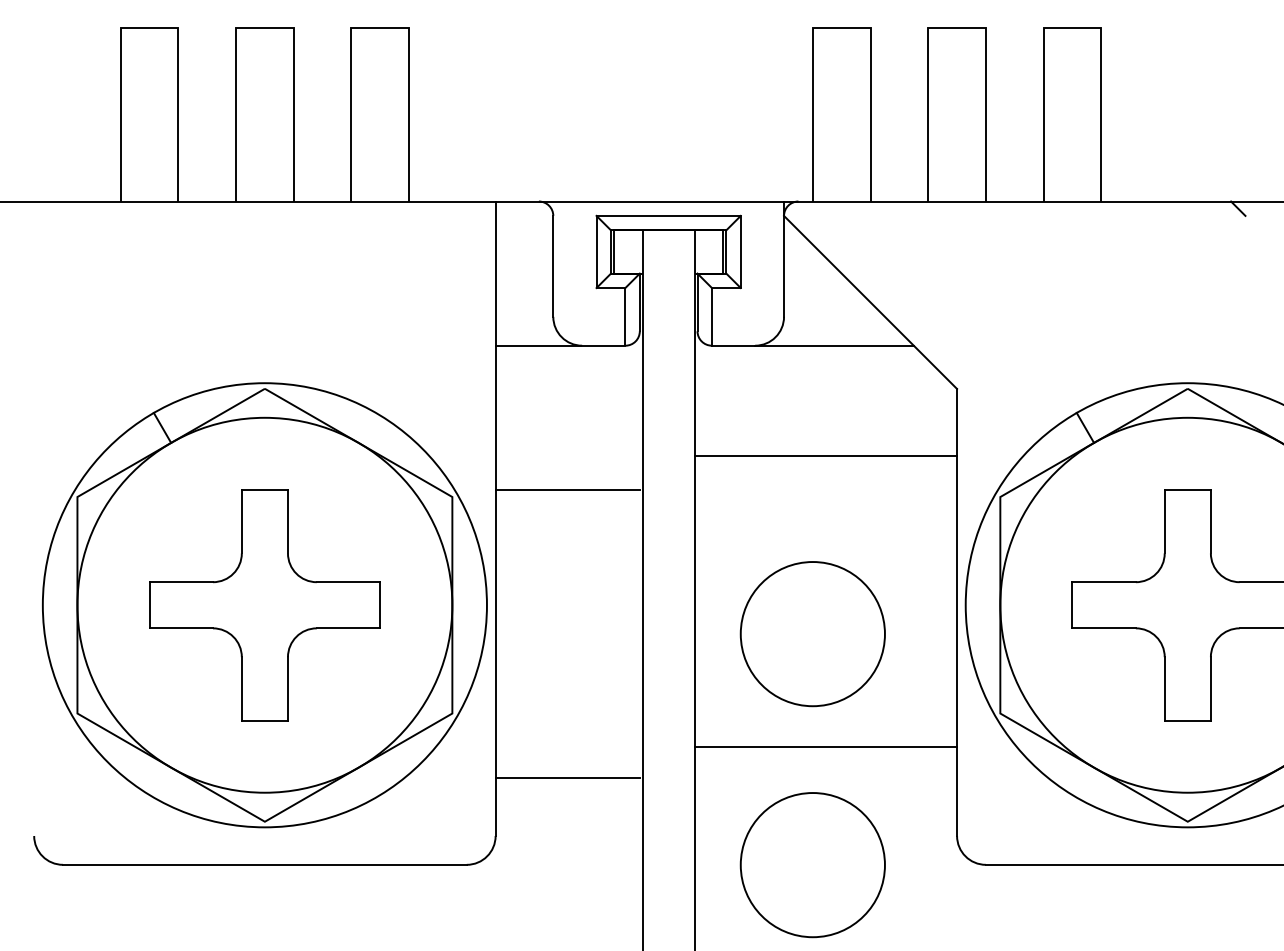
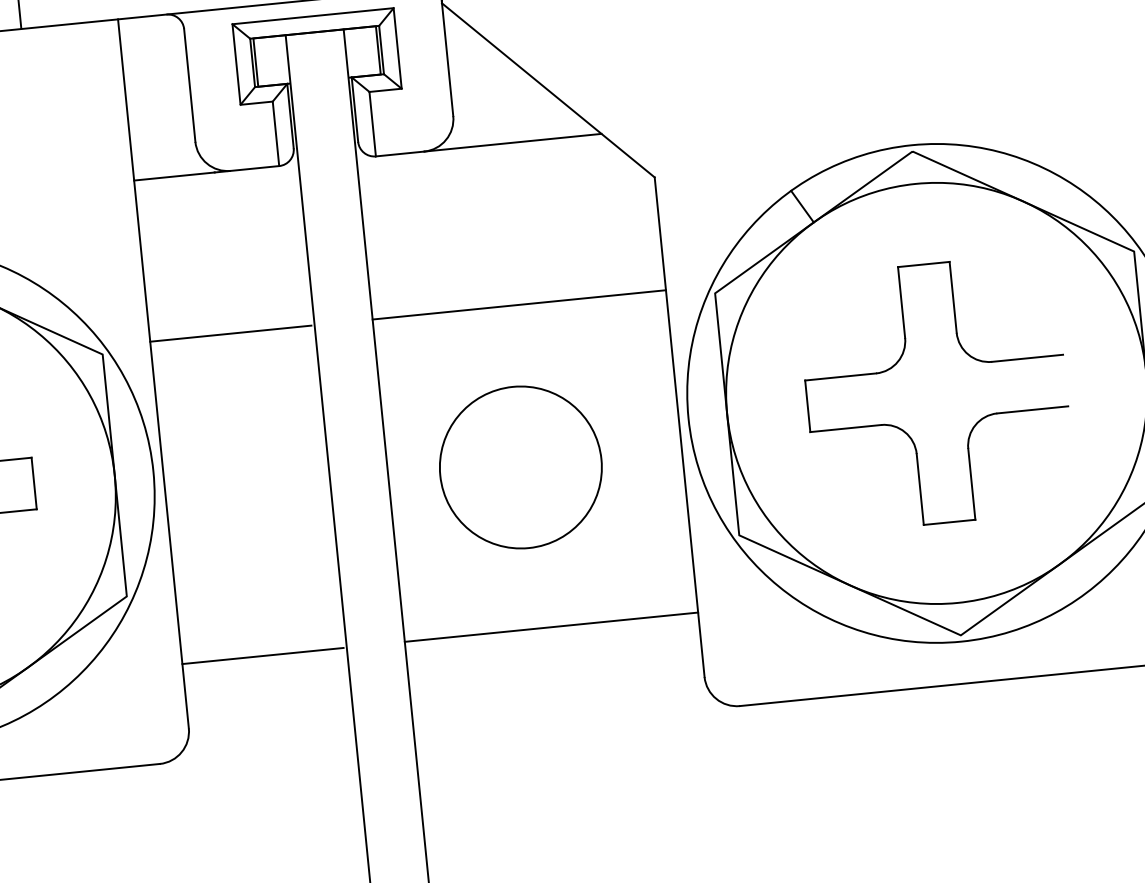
line: (825, 455) -> (518, 304), moved
line: (825, 747) -> (551, 627), moved
circle: (812, 865) -> (546, 726), removed

